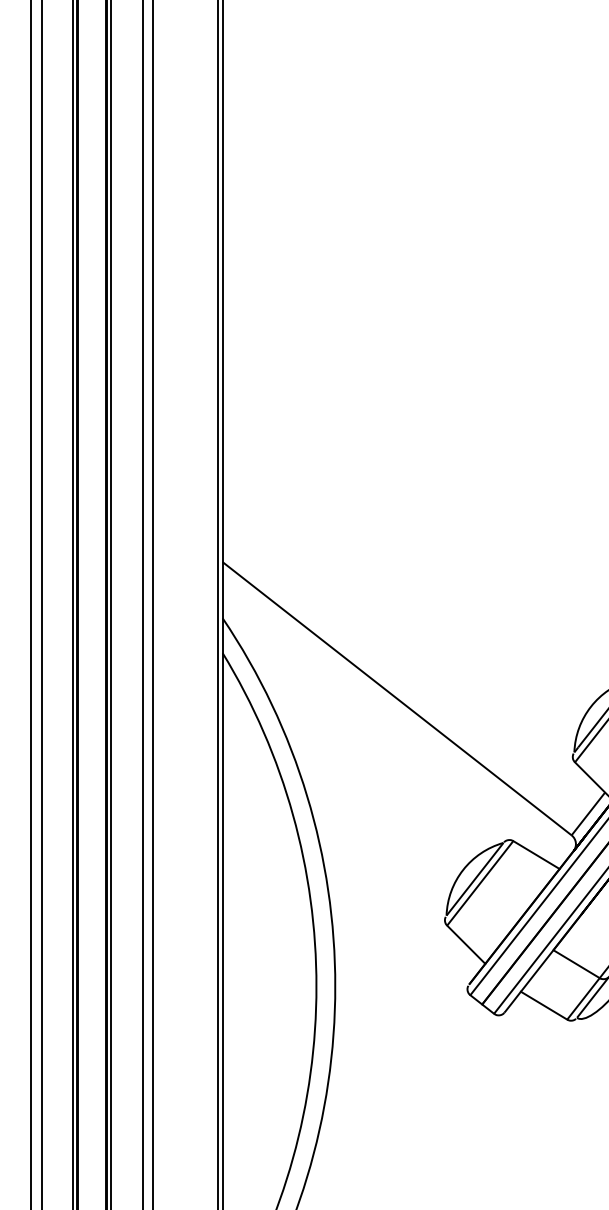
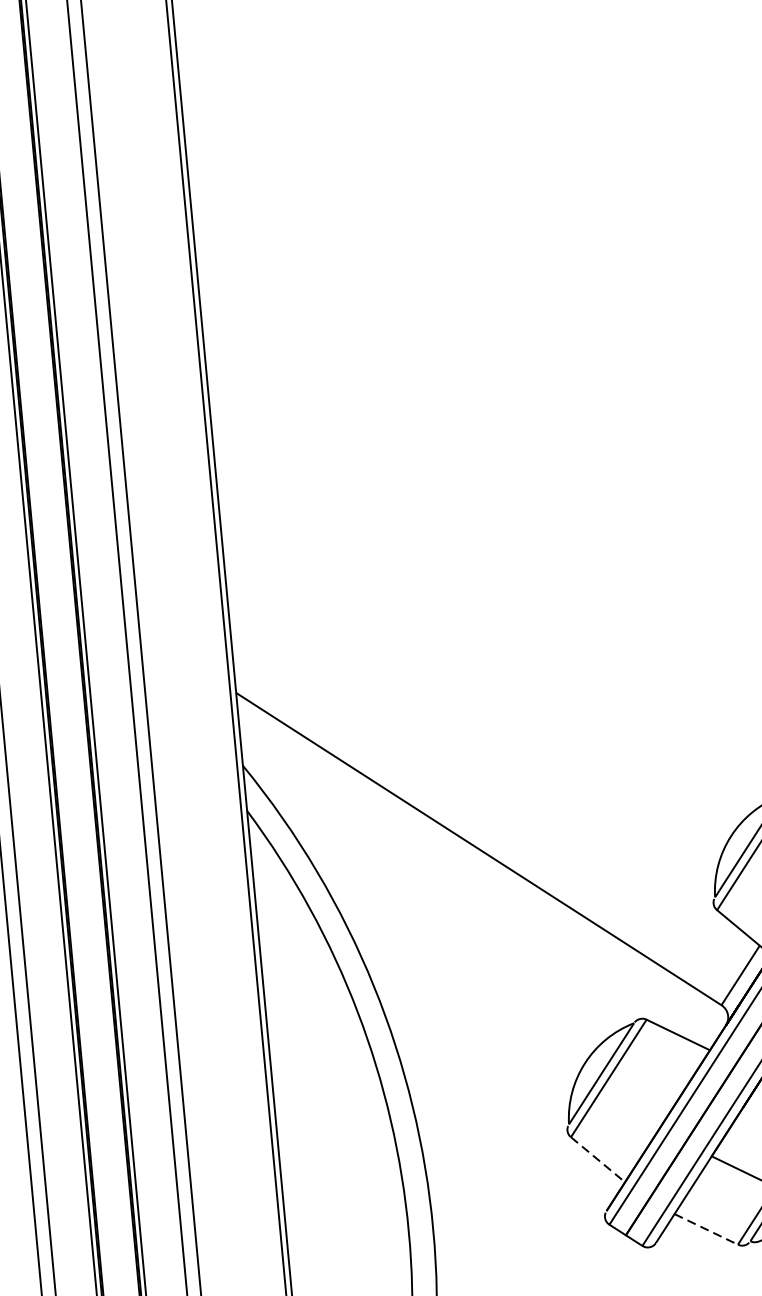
line: (466, 945) -> (598, 1160), solid -> dashed
line: (544, 1005) -> (706, 1229), solid -> dashed

